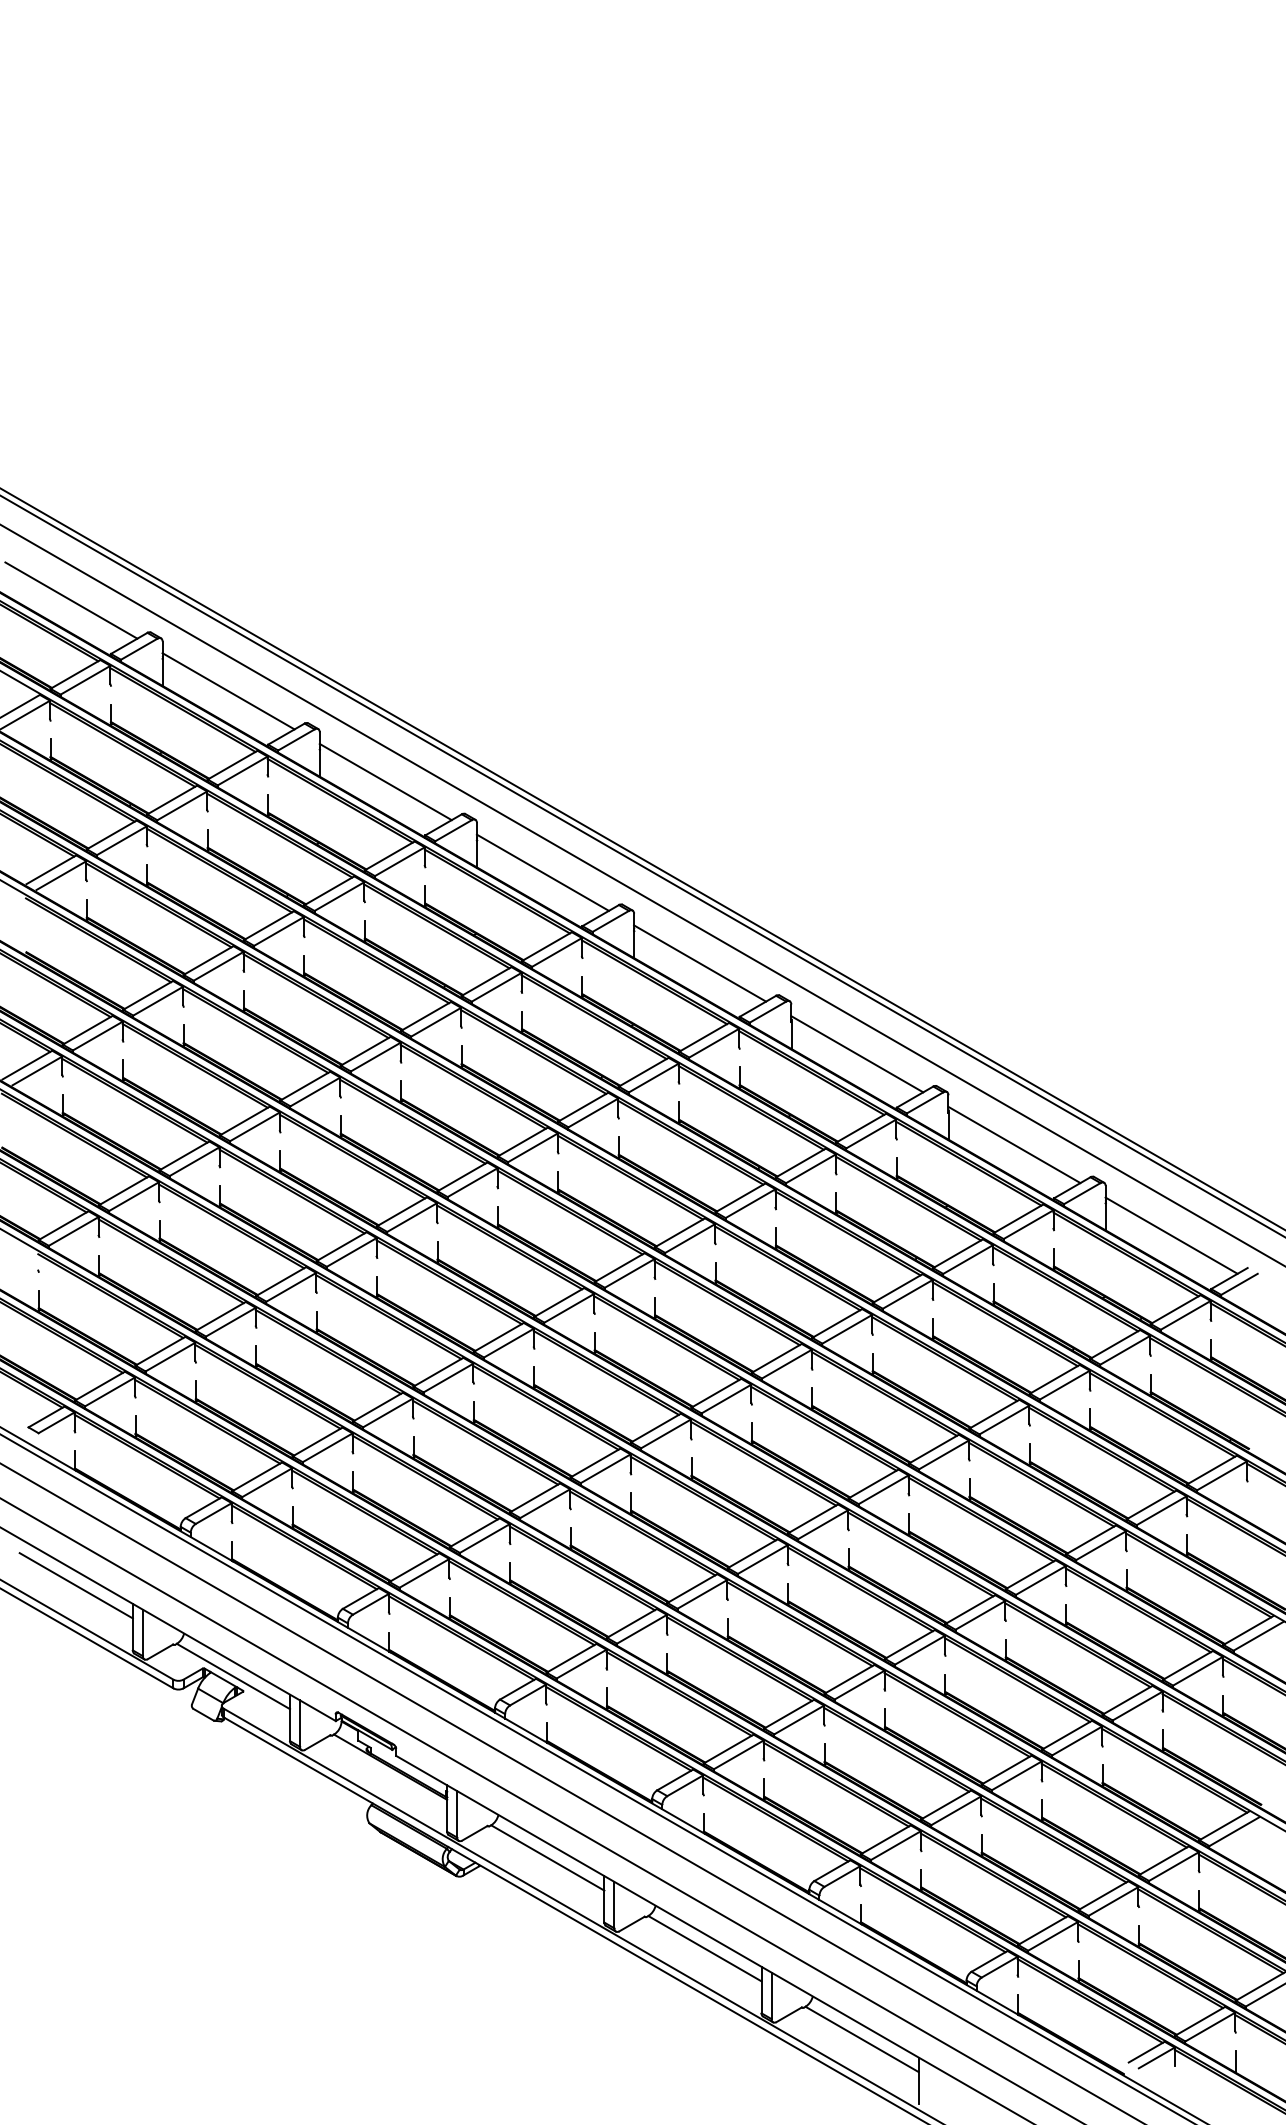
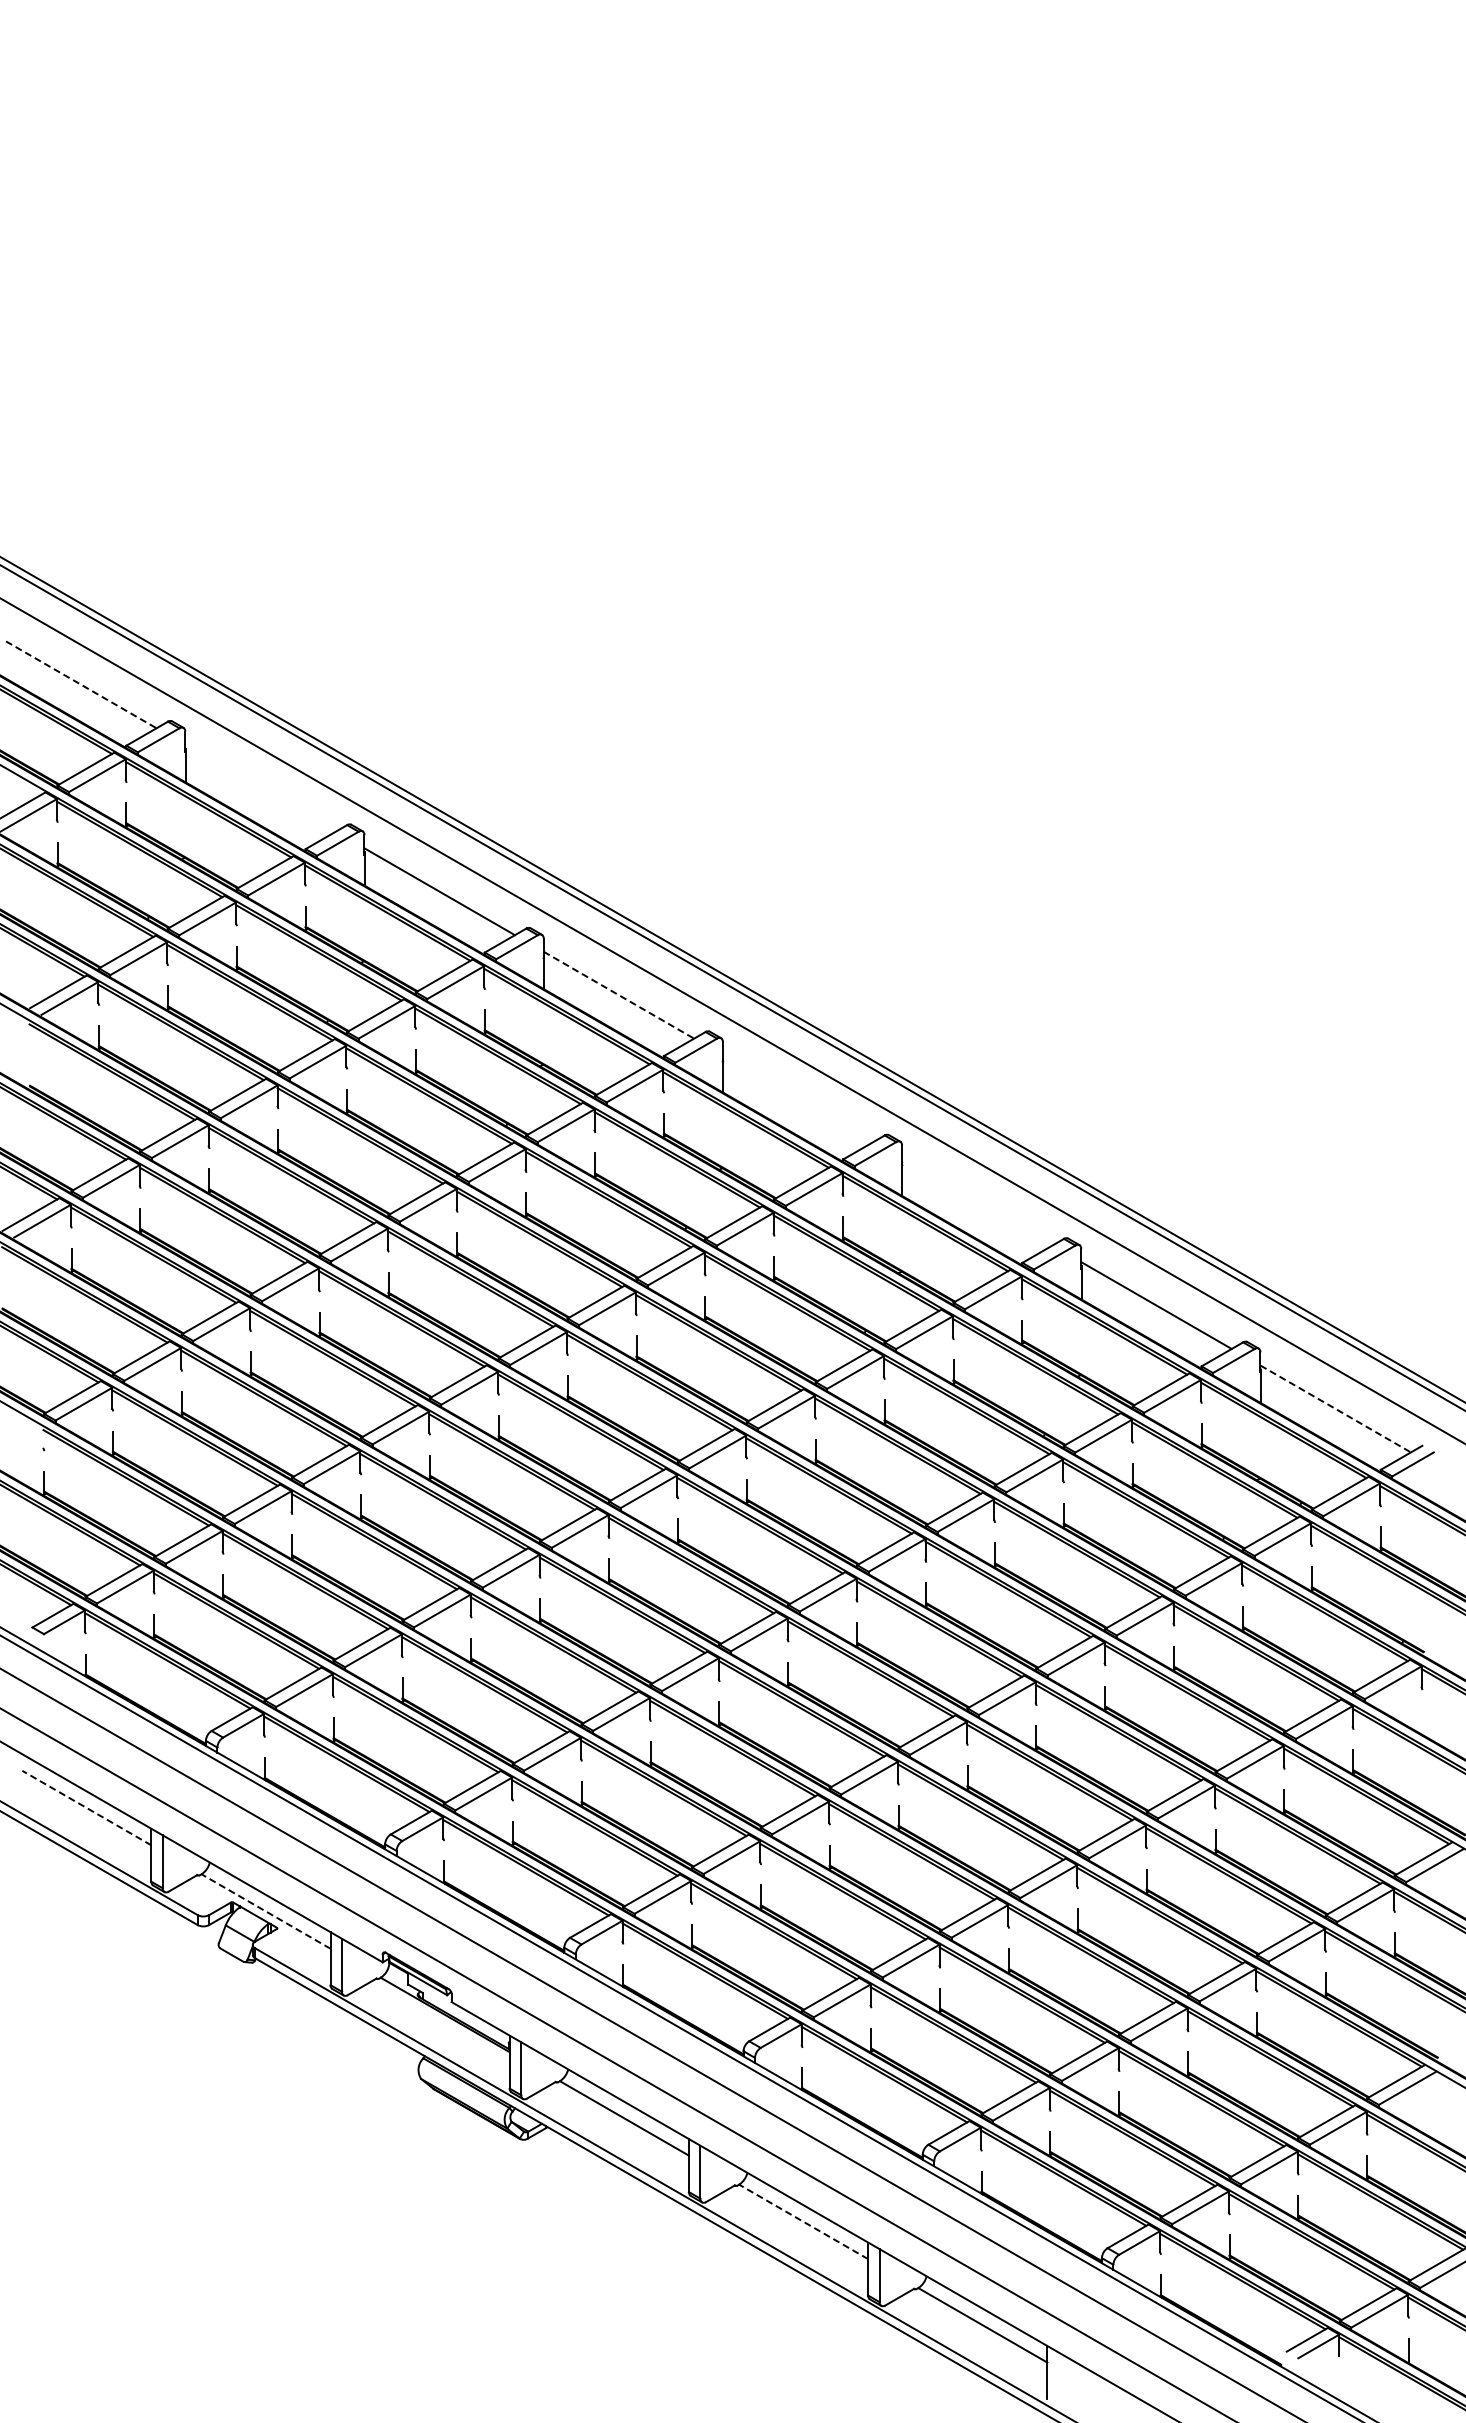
line: (71, 600) -> (81, 684), solid -> dashed
line: (228, 690) -> (260, 787), removed
line: (542, 873) -> (618, 995), solid -> dashed
line: (699, 963) -> (797, 1098), removed
line: (857, 1053) -> (977, 1201), removed
line: (1171, 1235) -> (1335, 1408), solid -> dashed
line: (75, 1585) -> (86, 1807), solid -> dashed
line: (232, 1676) -> (265, 1911), solid -> dashed
line: (704, 1948) -> (803, 2221), solid -> dashed

